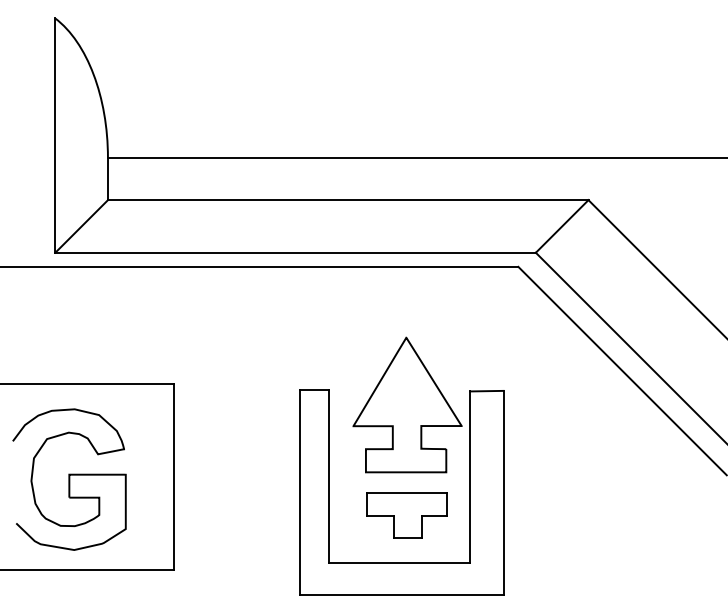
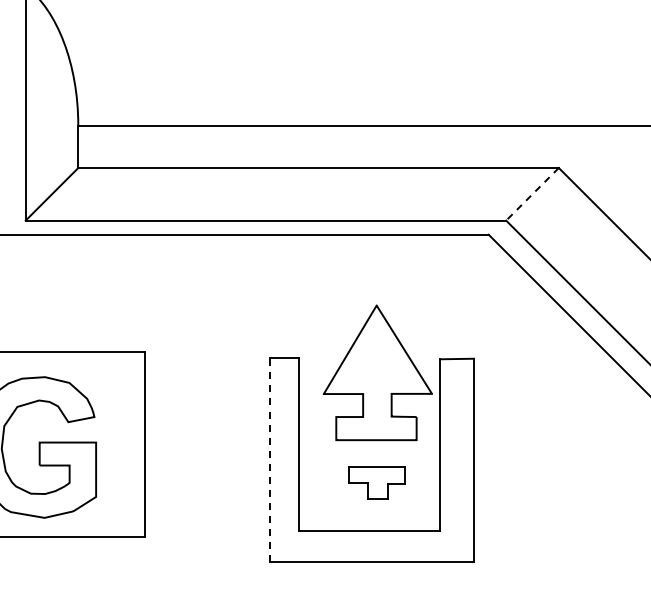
line: (561, 226) -> (531, 194), solid -> dashed
line: (299, 491) -> (269, 459), solid -> dashed
part: (406, 515) -> (376, 483), size x0.7

